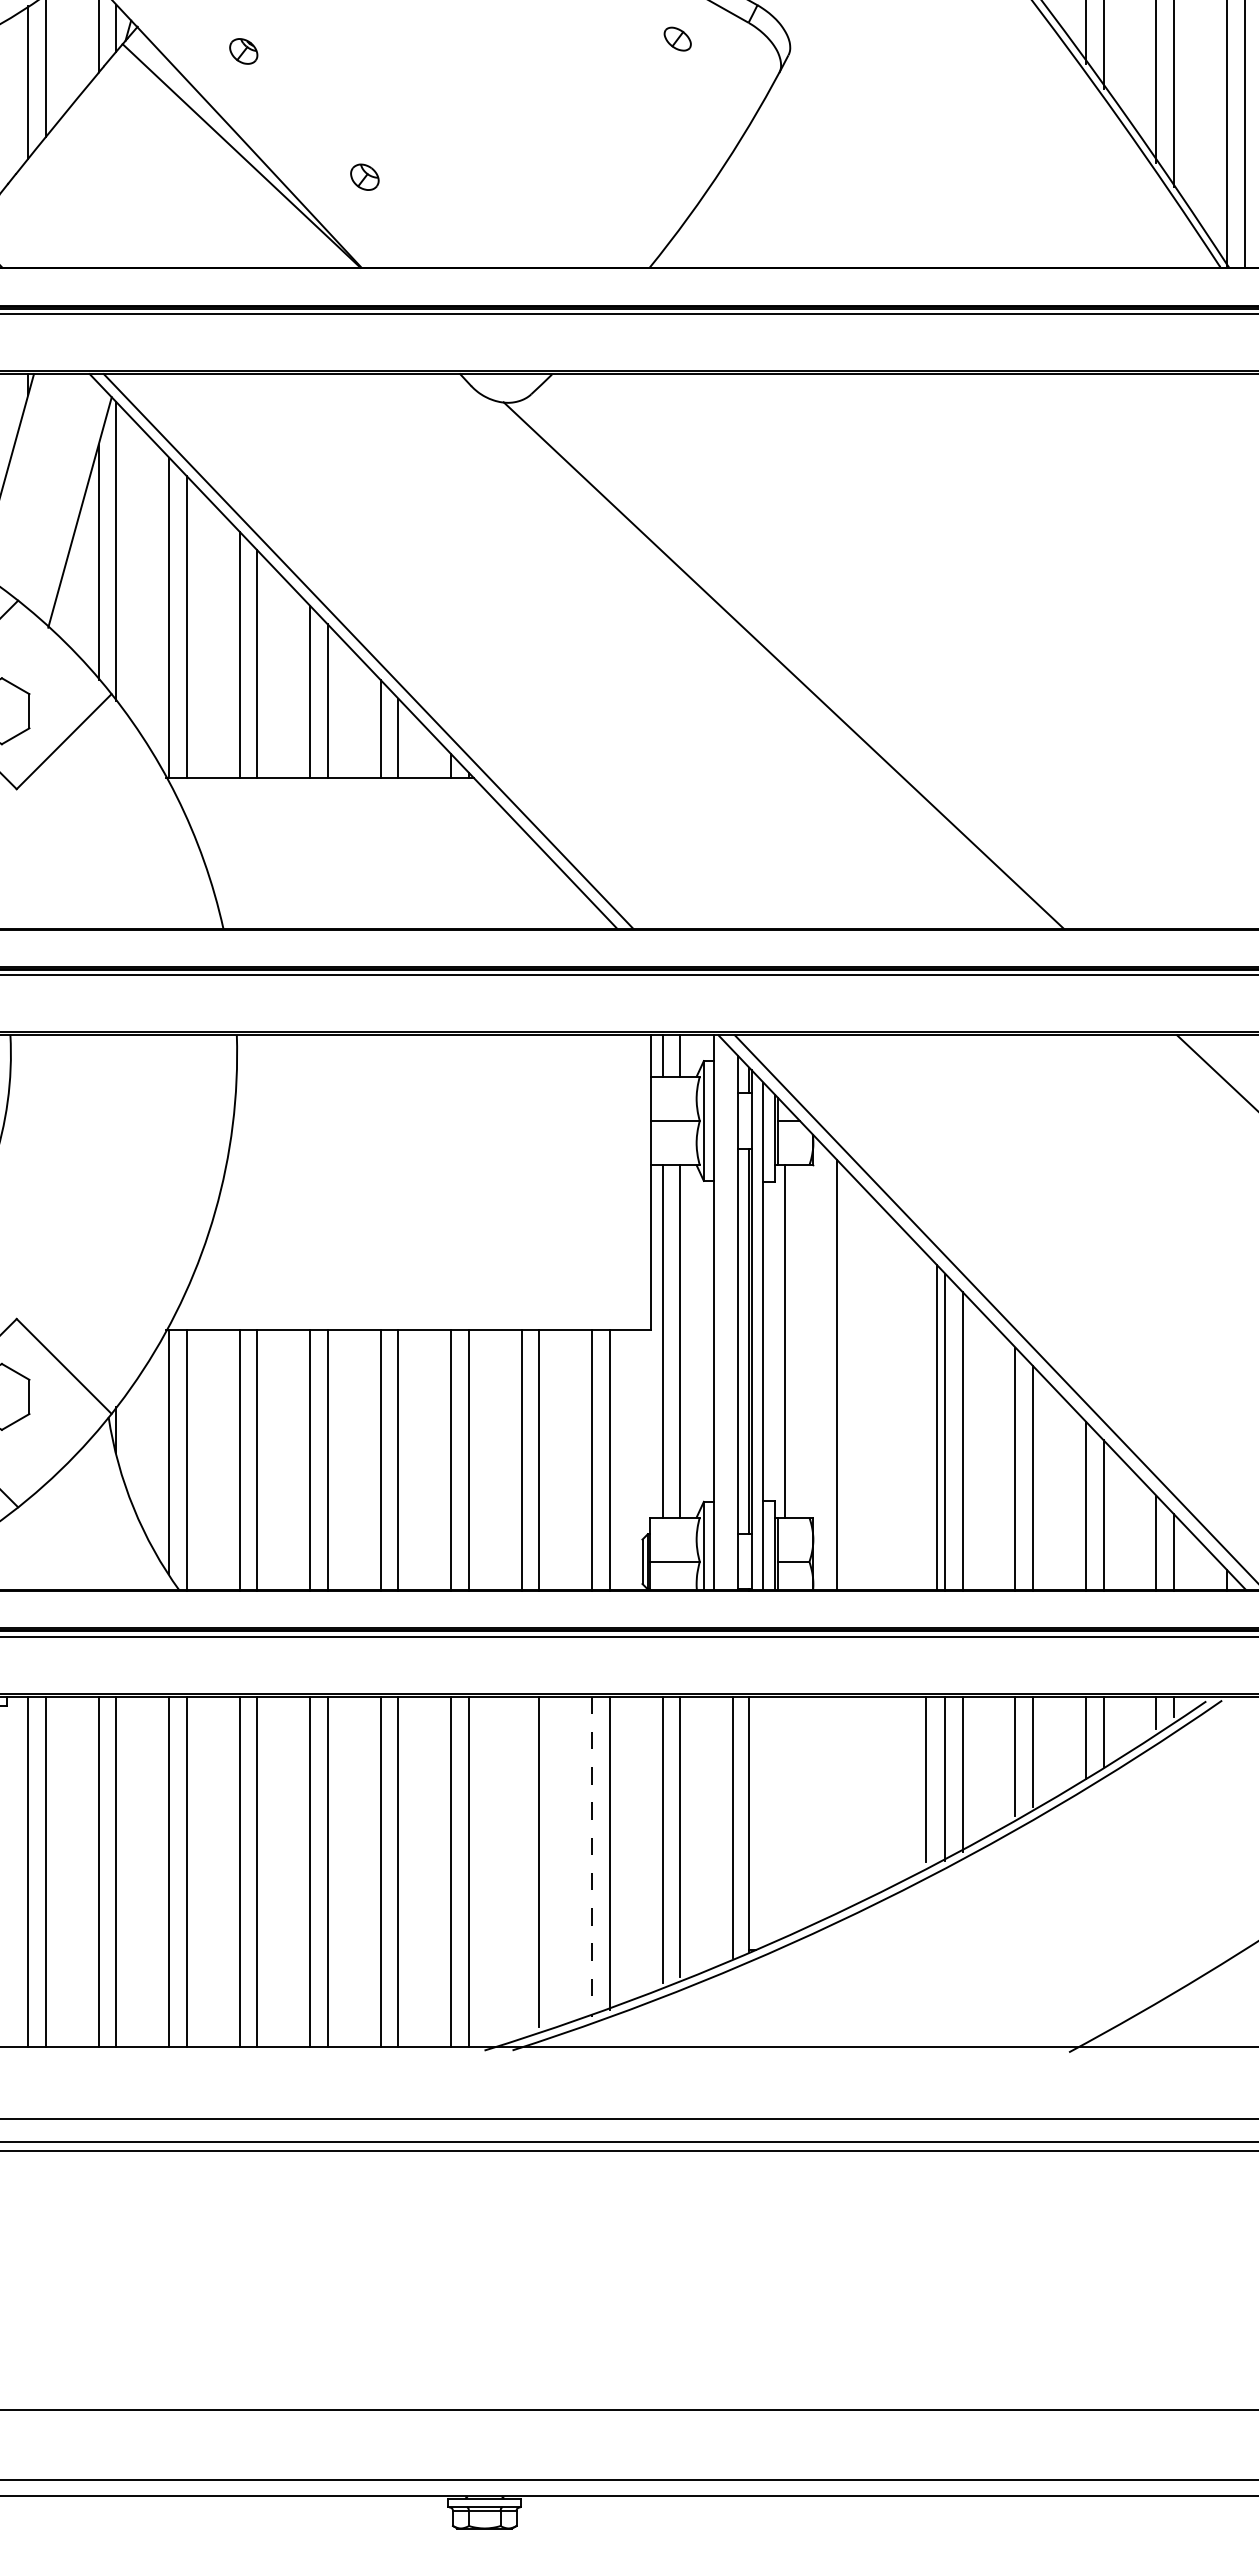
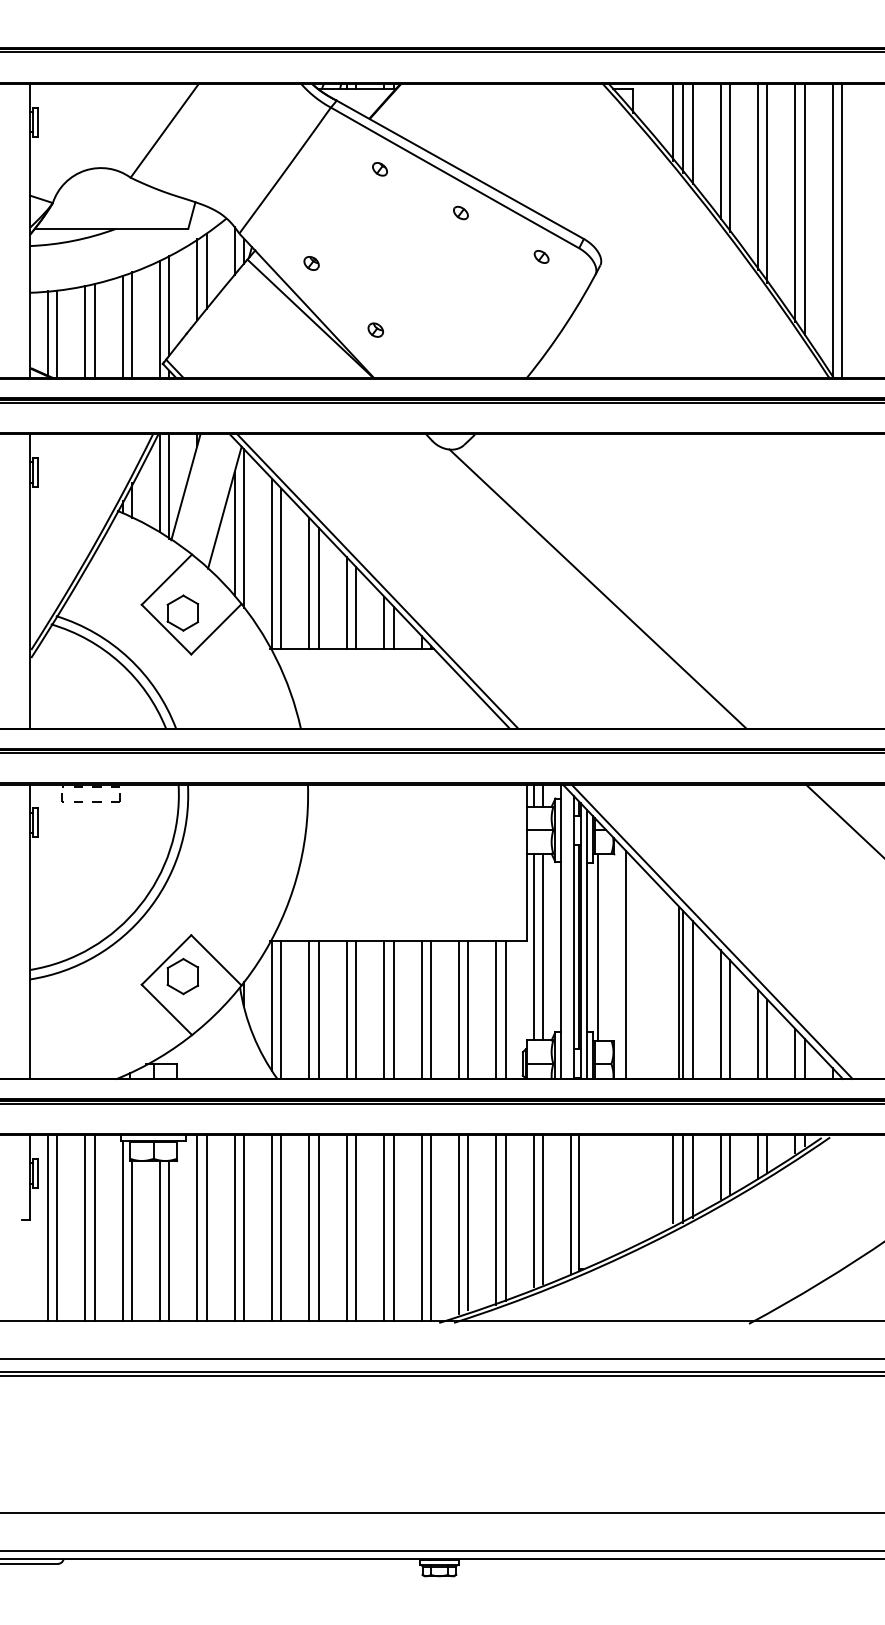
line: (592, 1857) -> (496, 1220), dashed -> solid
line: (520, 1864) -> (458, 1224), added

